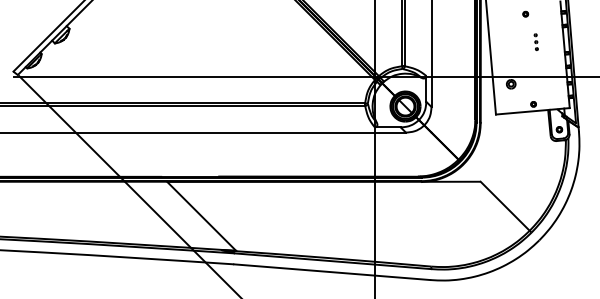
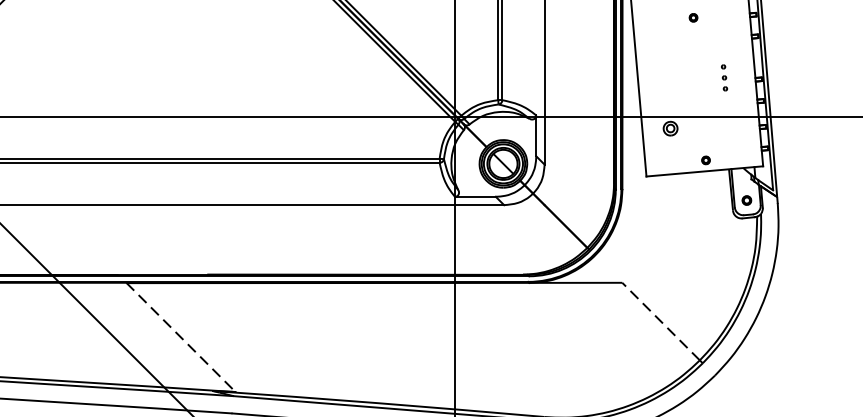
part: (535, 42) -> (723, 78), moved
line: (505, 206) -> (661, 321), solid -> dashed
line: (201, 216) -> (180, 337), solid -> dashed

